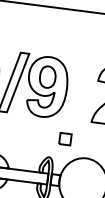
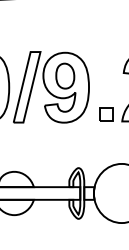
part: (65, 138) -> (106, 114), moved

